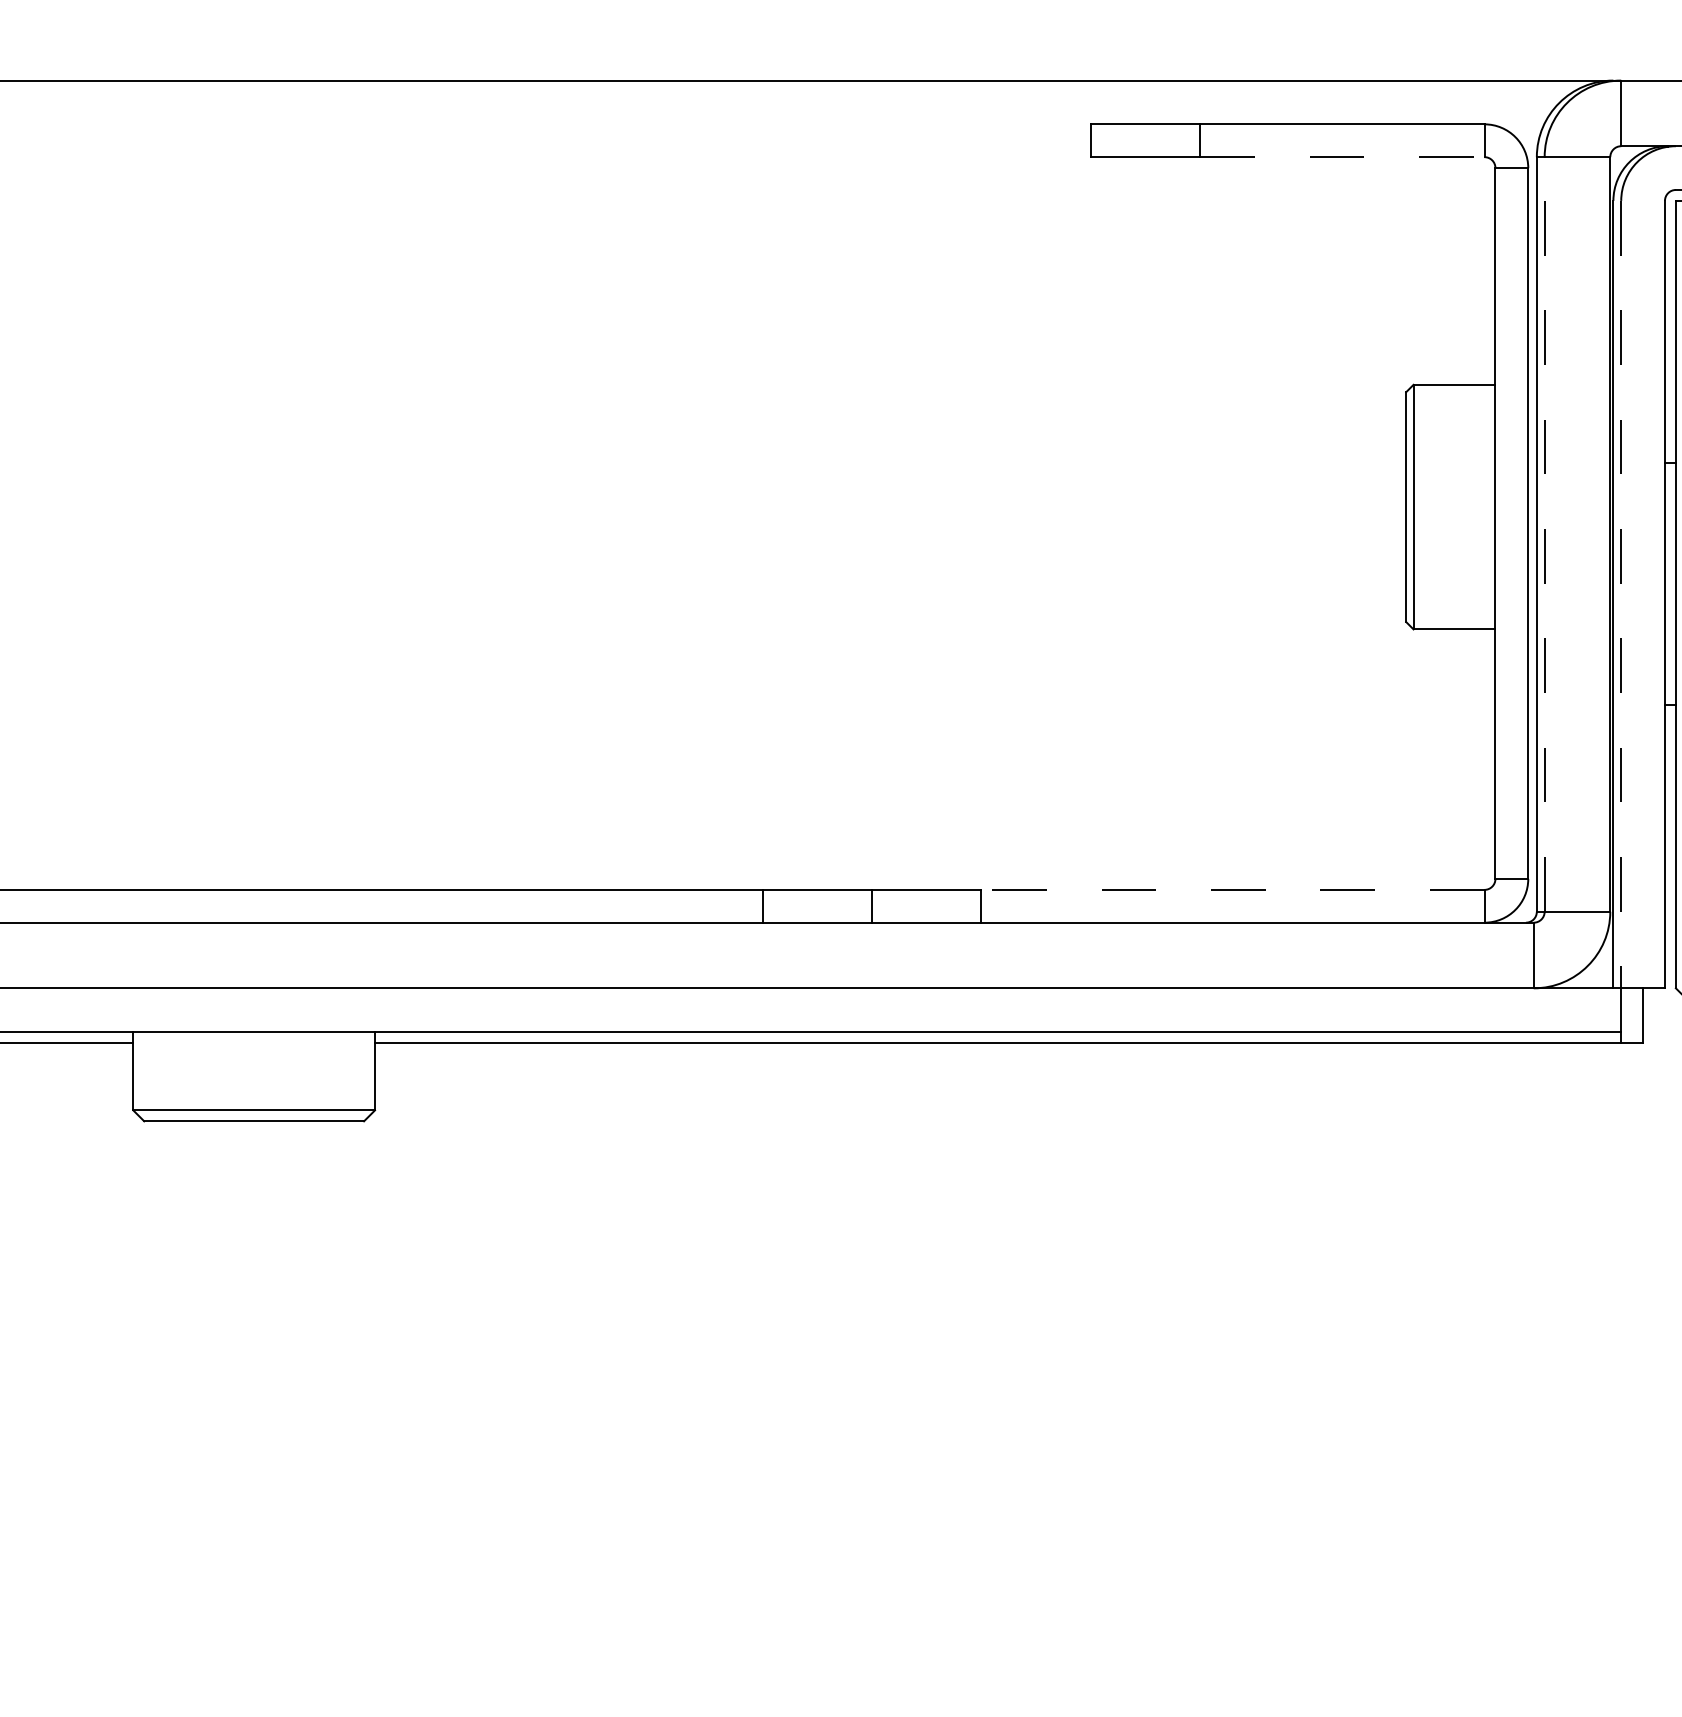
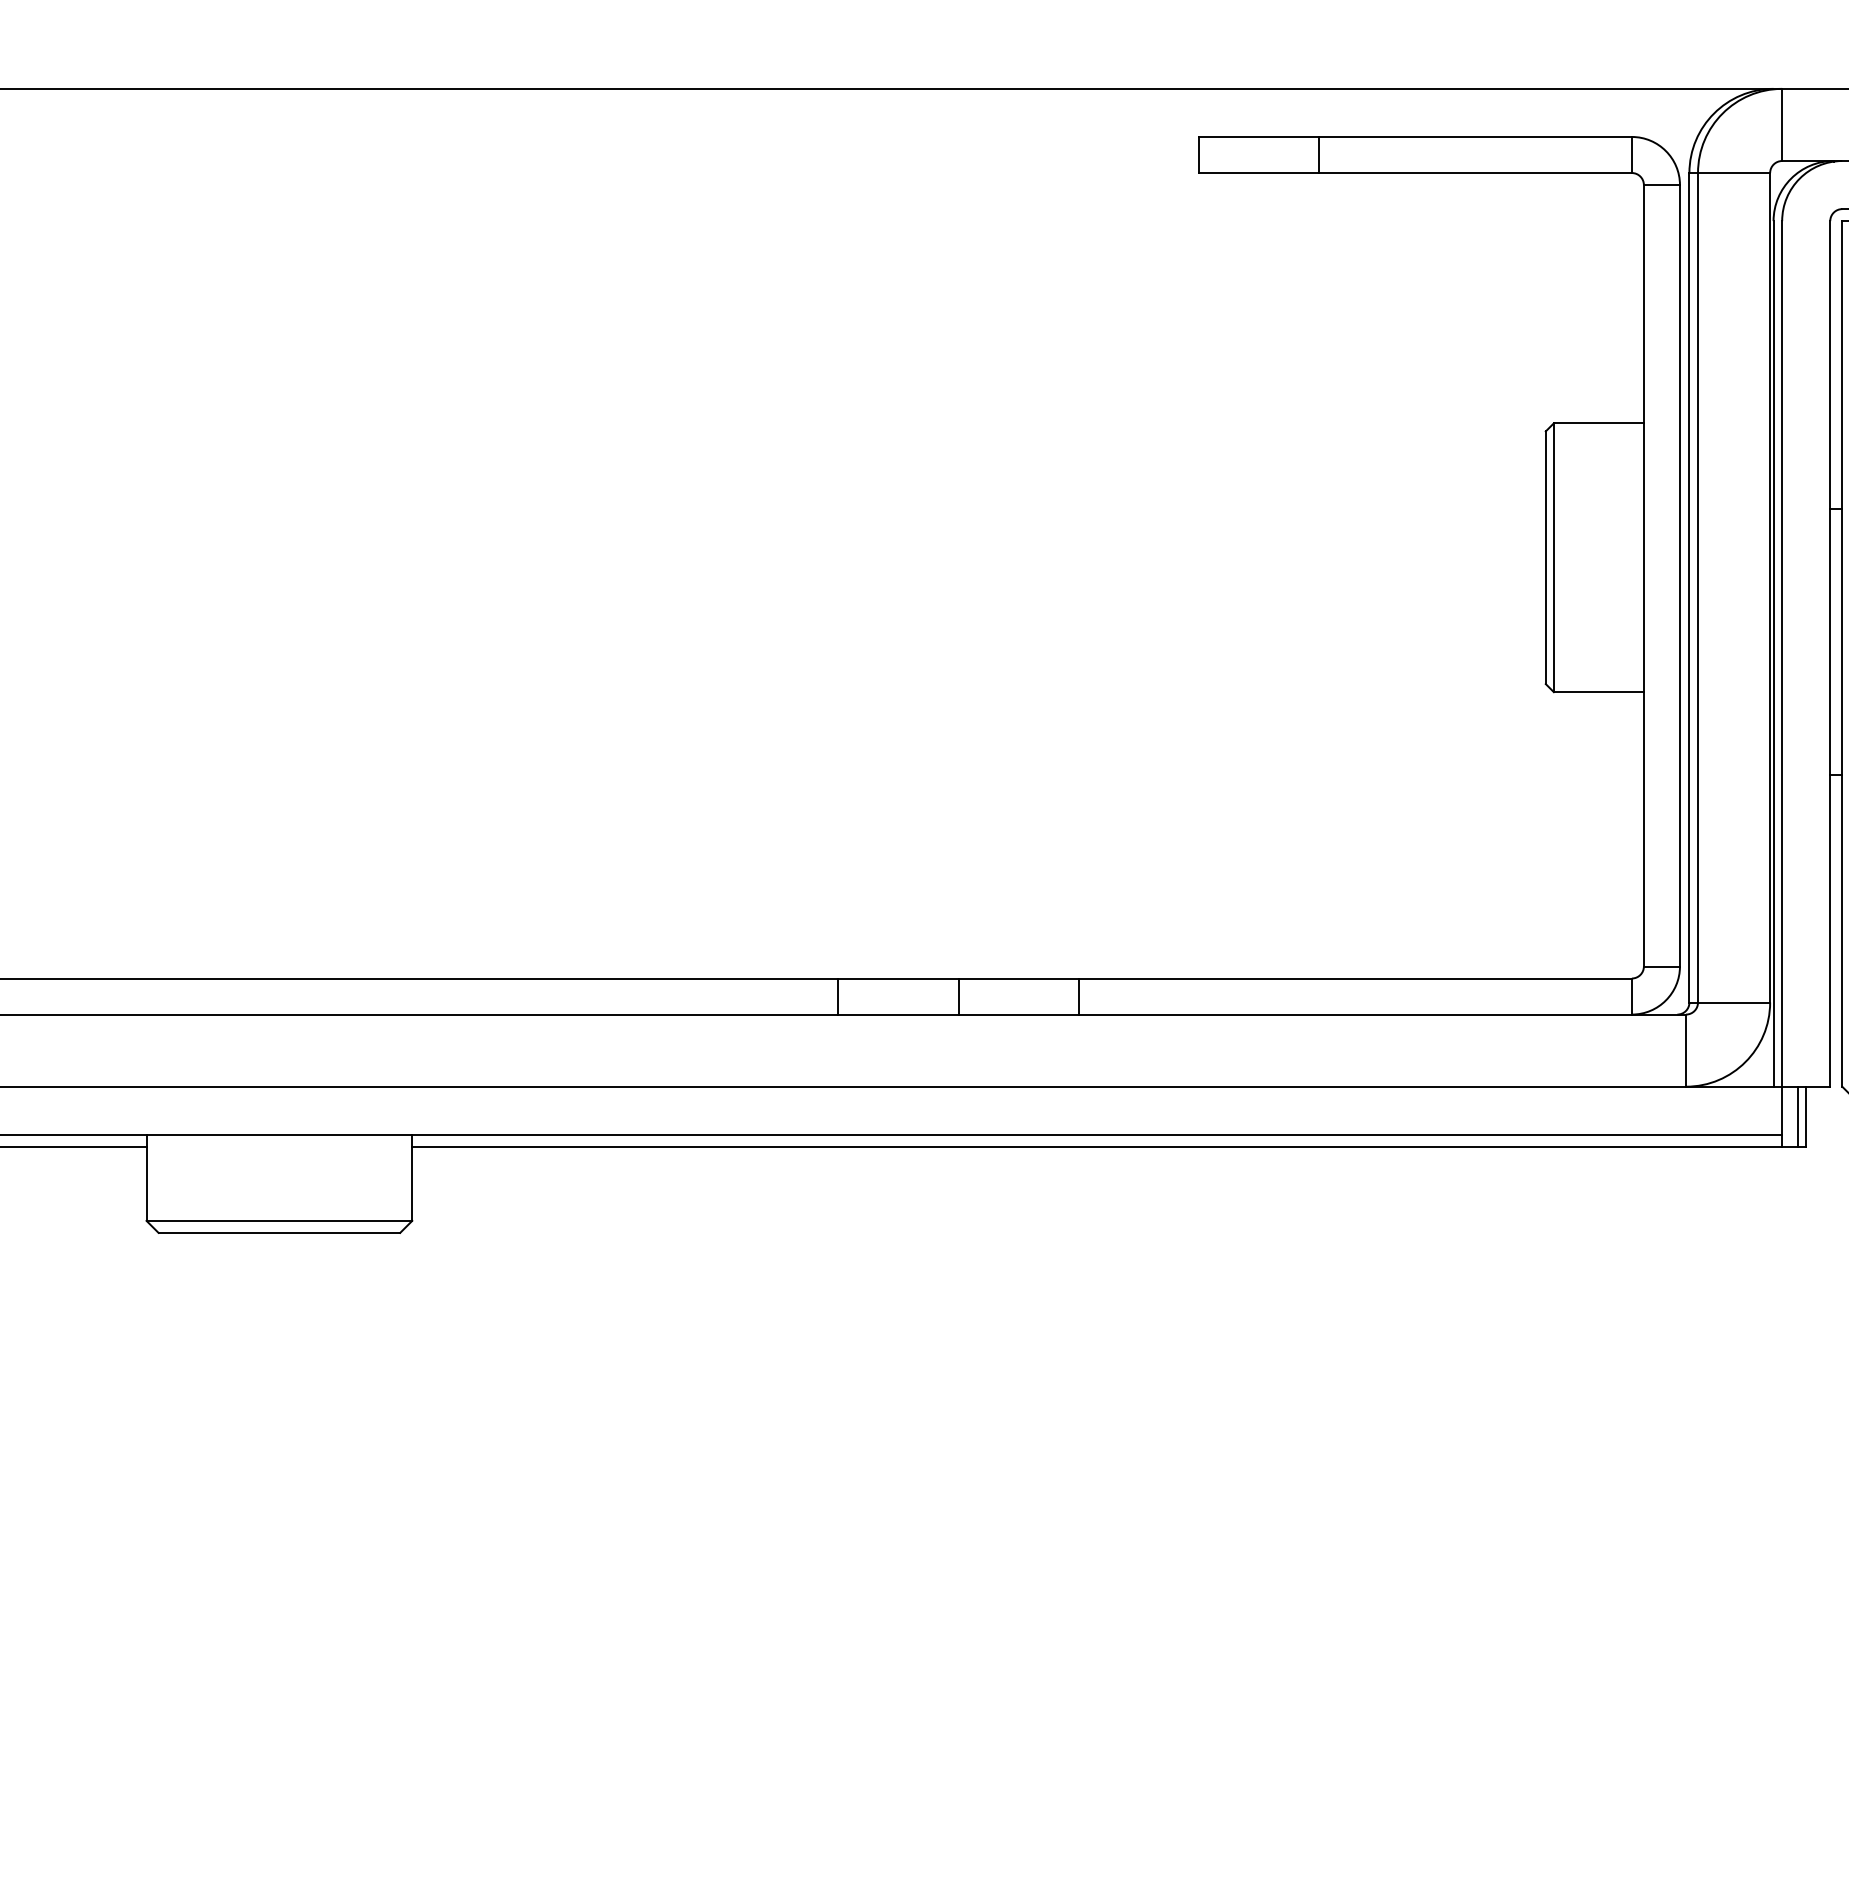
line: (1343, 157) -> (1476, 173), dashed -> solid
line: (1545, 534) -> (1698, 587), dashed -> solid
line: (1621, 594) -> (1782, 653), dashed -> solid
line: (1233, 889) -> (1355, 978), dashed -> solid
line: (1635, 1015) -> (1797, 1116), added

